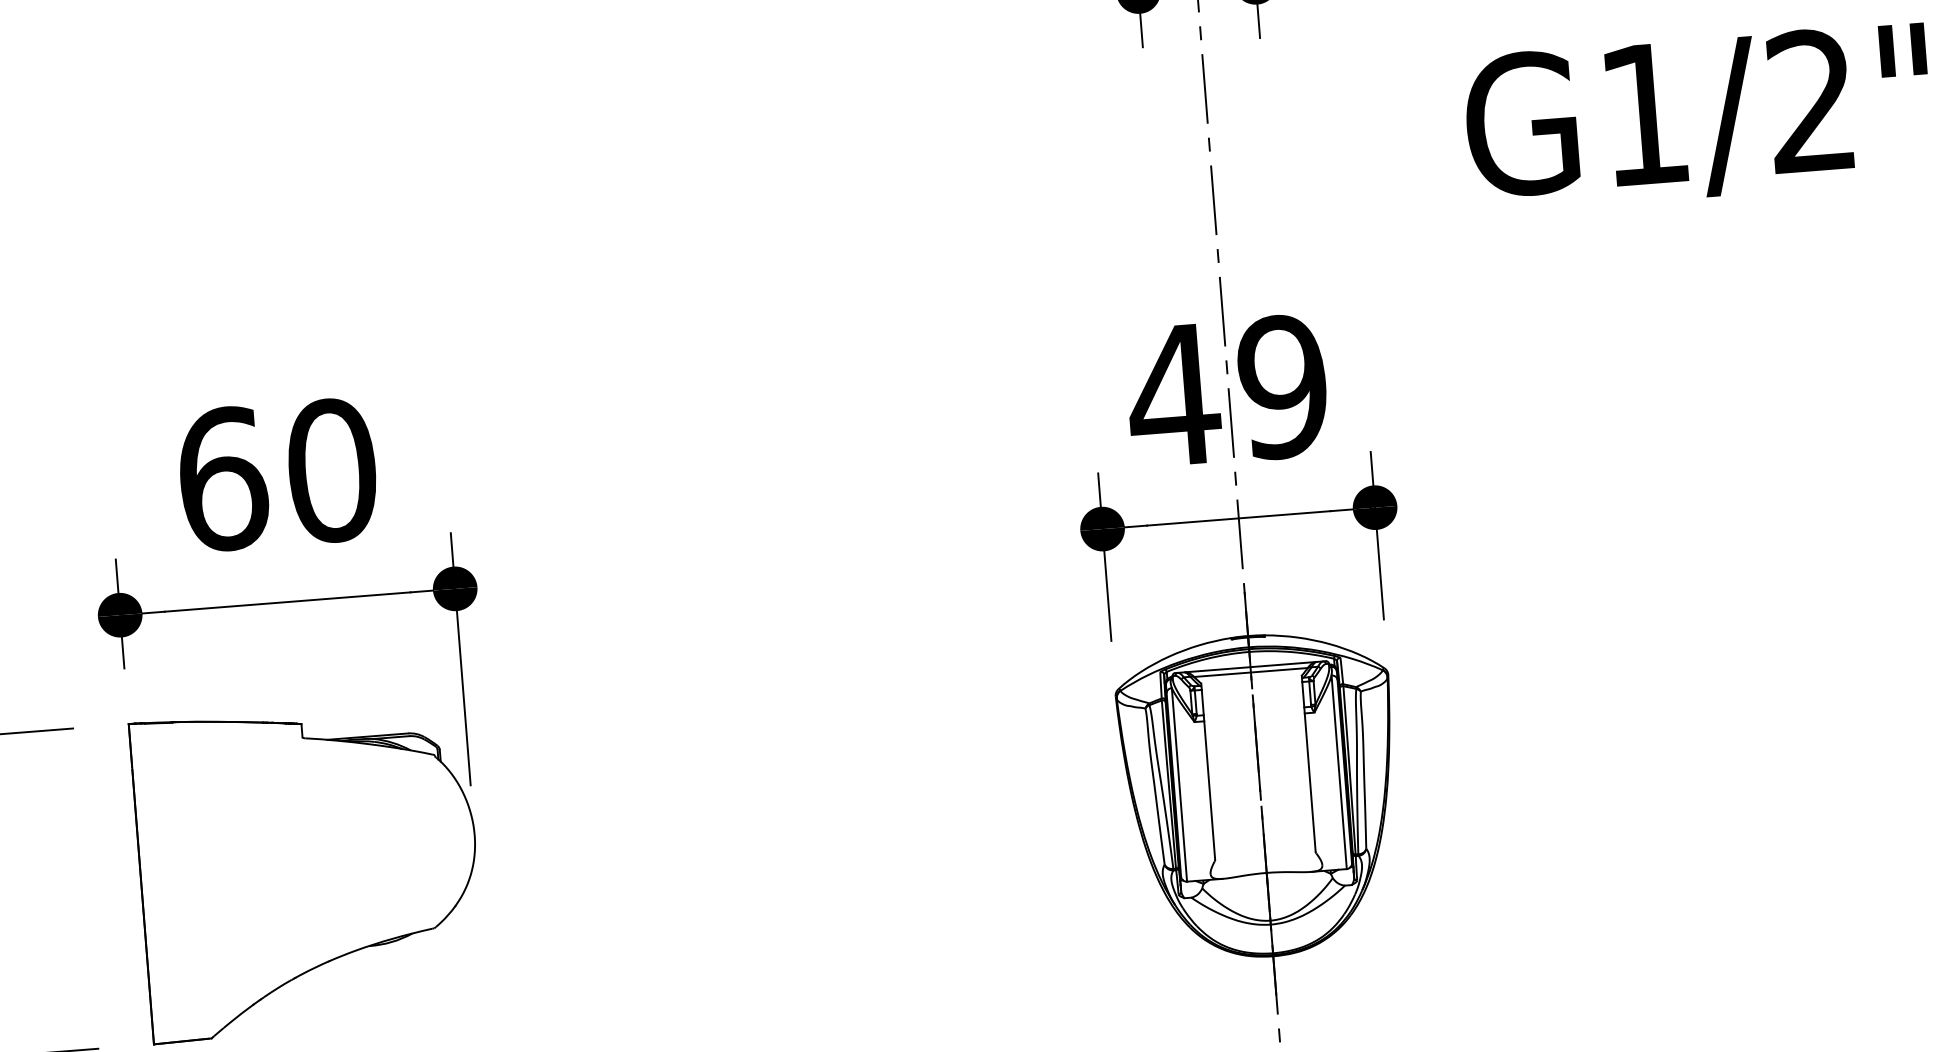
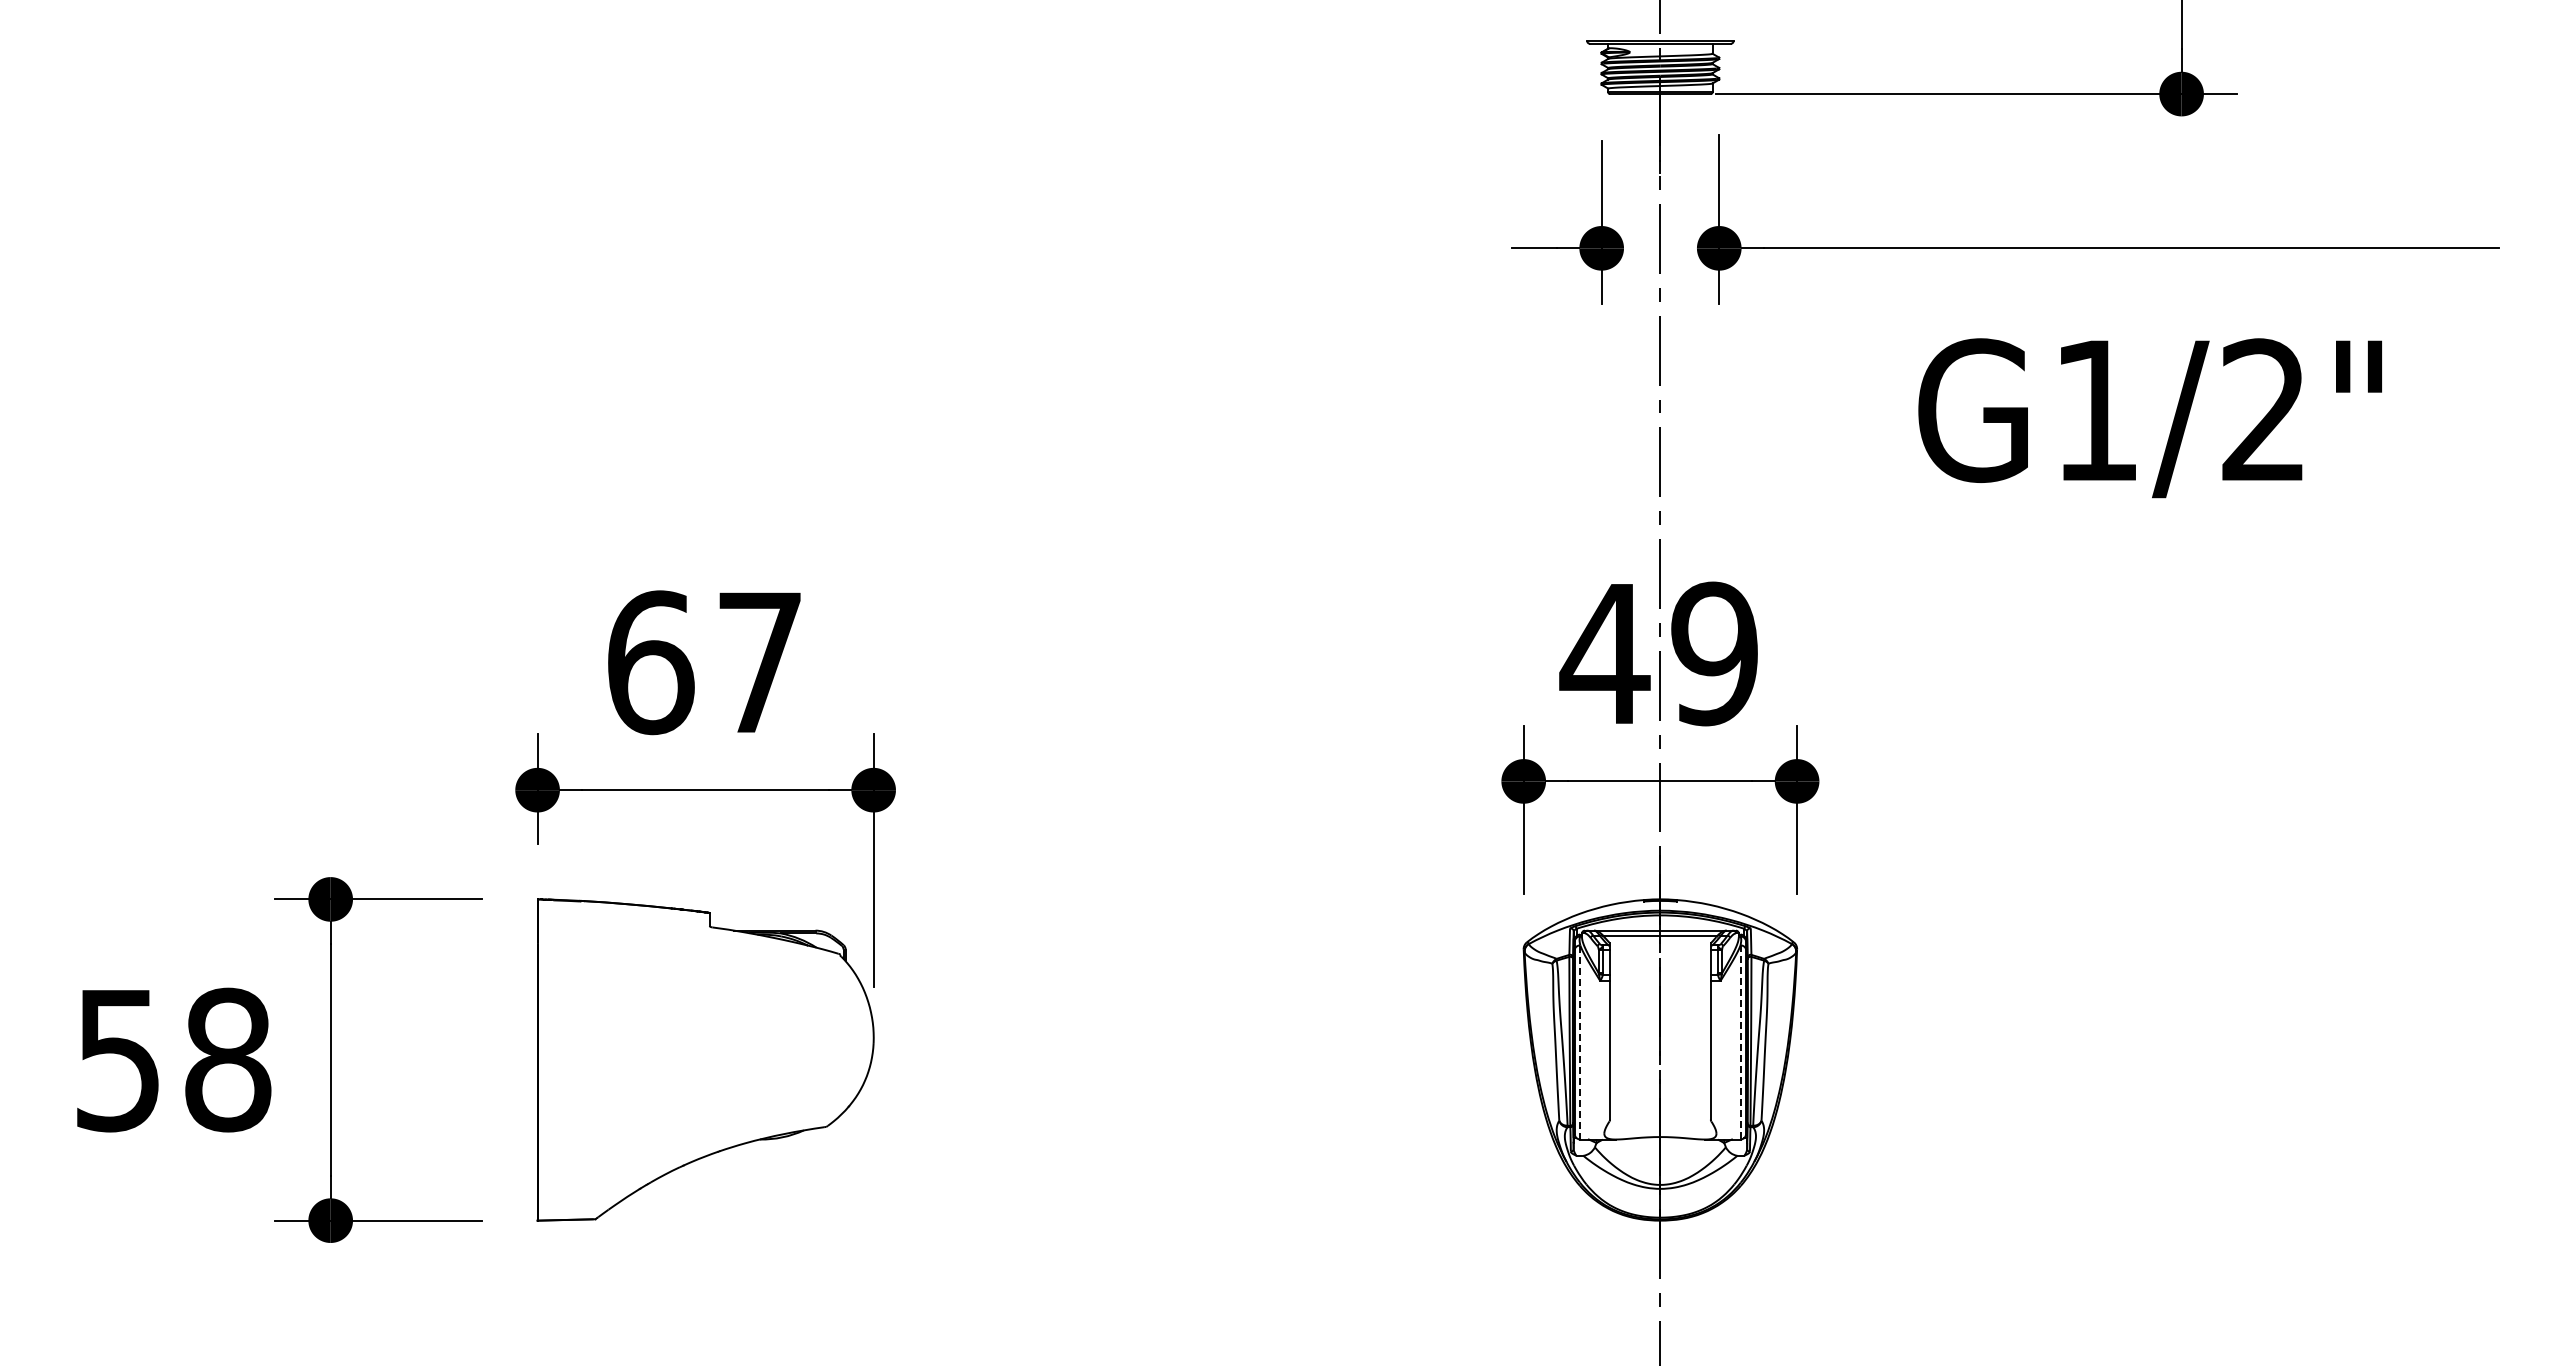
text: (332, 470) -> (760, 662), 60 -> 67
line: (1339, 772) -> (1740, 1042), solid -> dashed
line: (1179, 783) -> (1580, 1041), solid -> dashed

